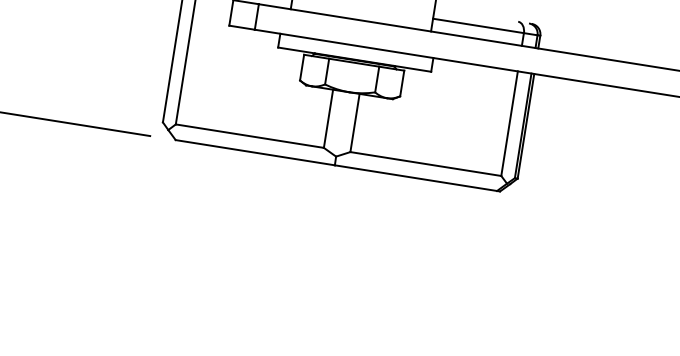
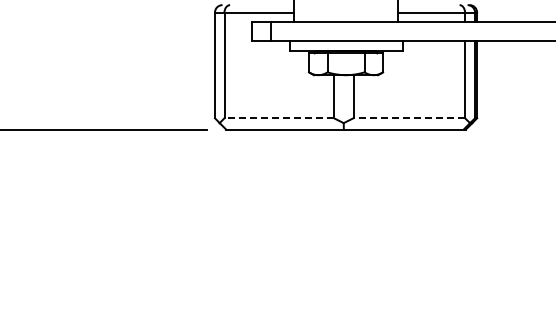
line: (250, 136) -> (279, 118), solid -> dashed
line: (426, 164) -> (409, 118), solid -> dashed

